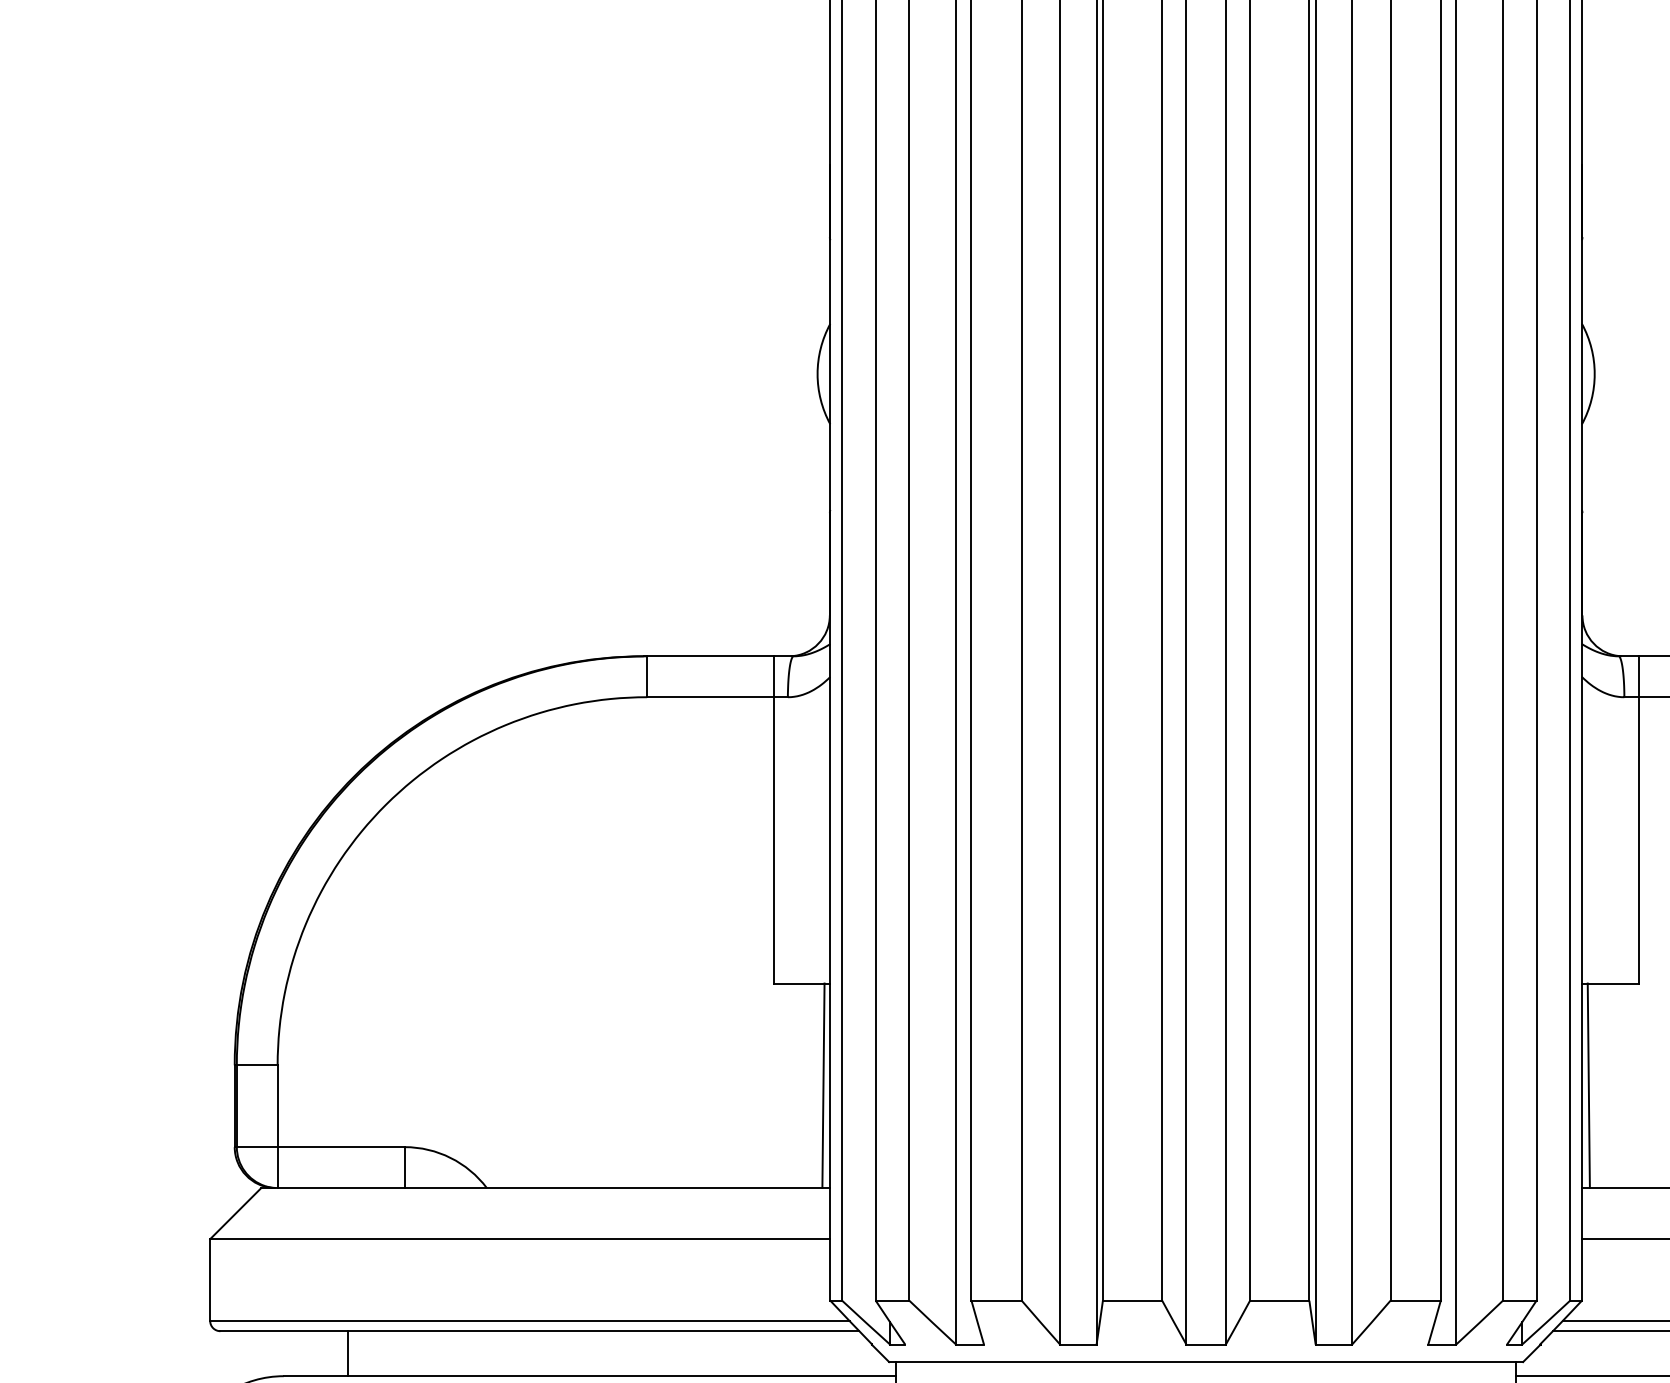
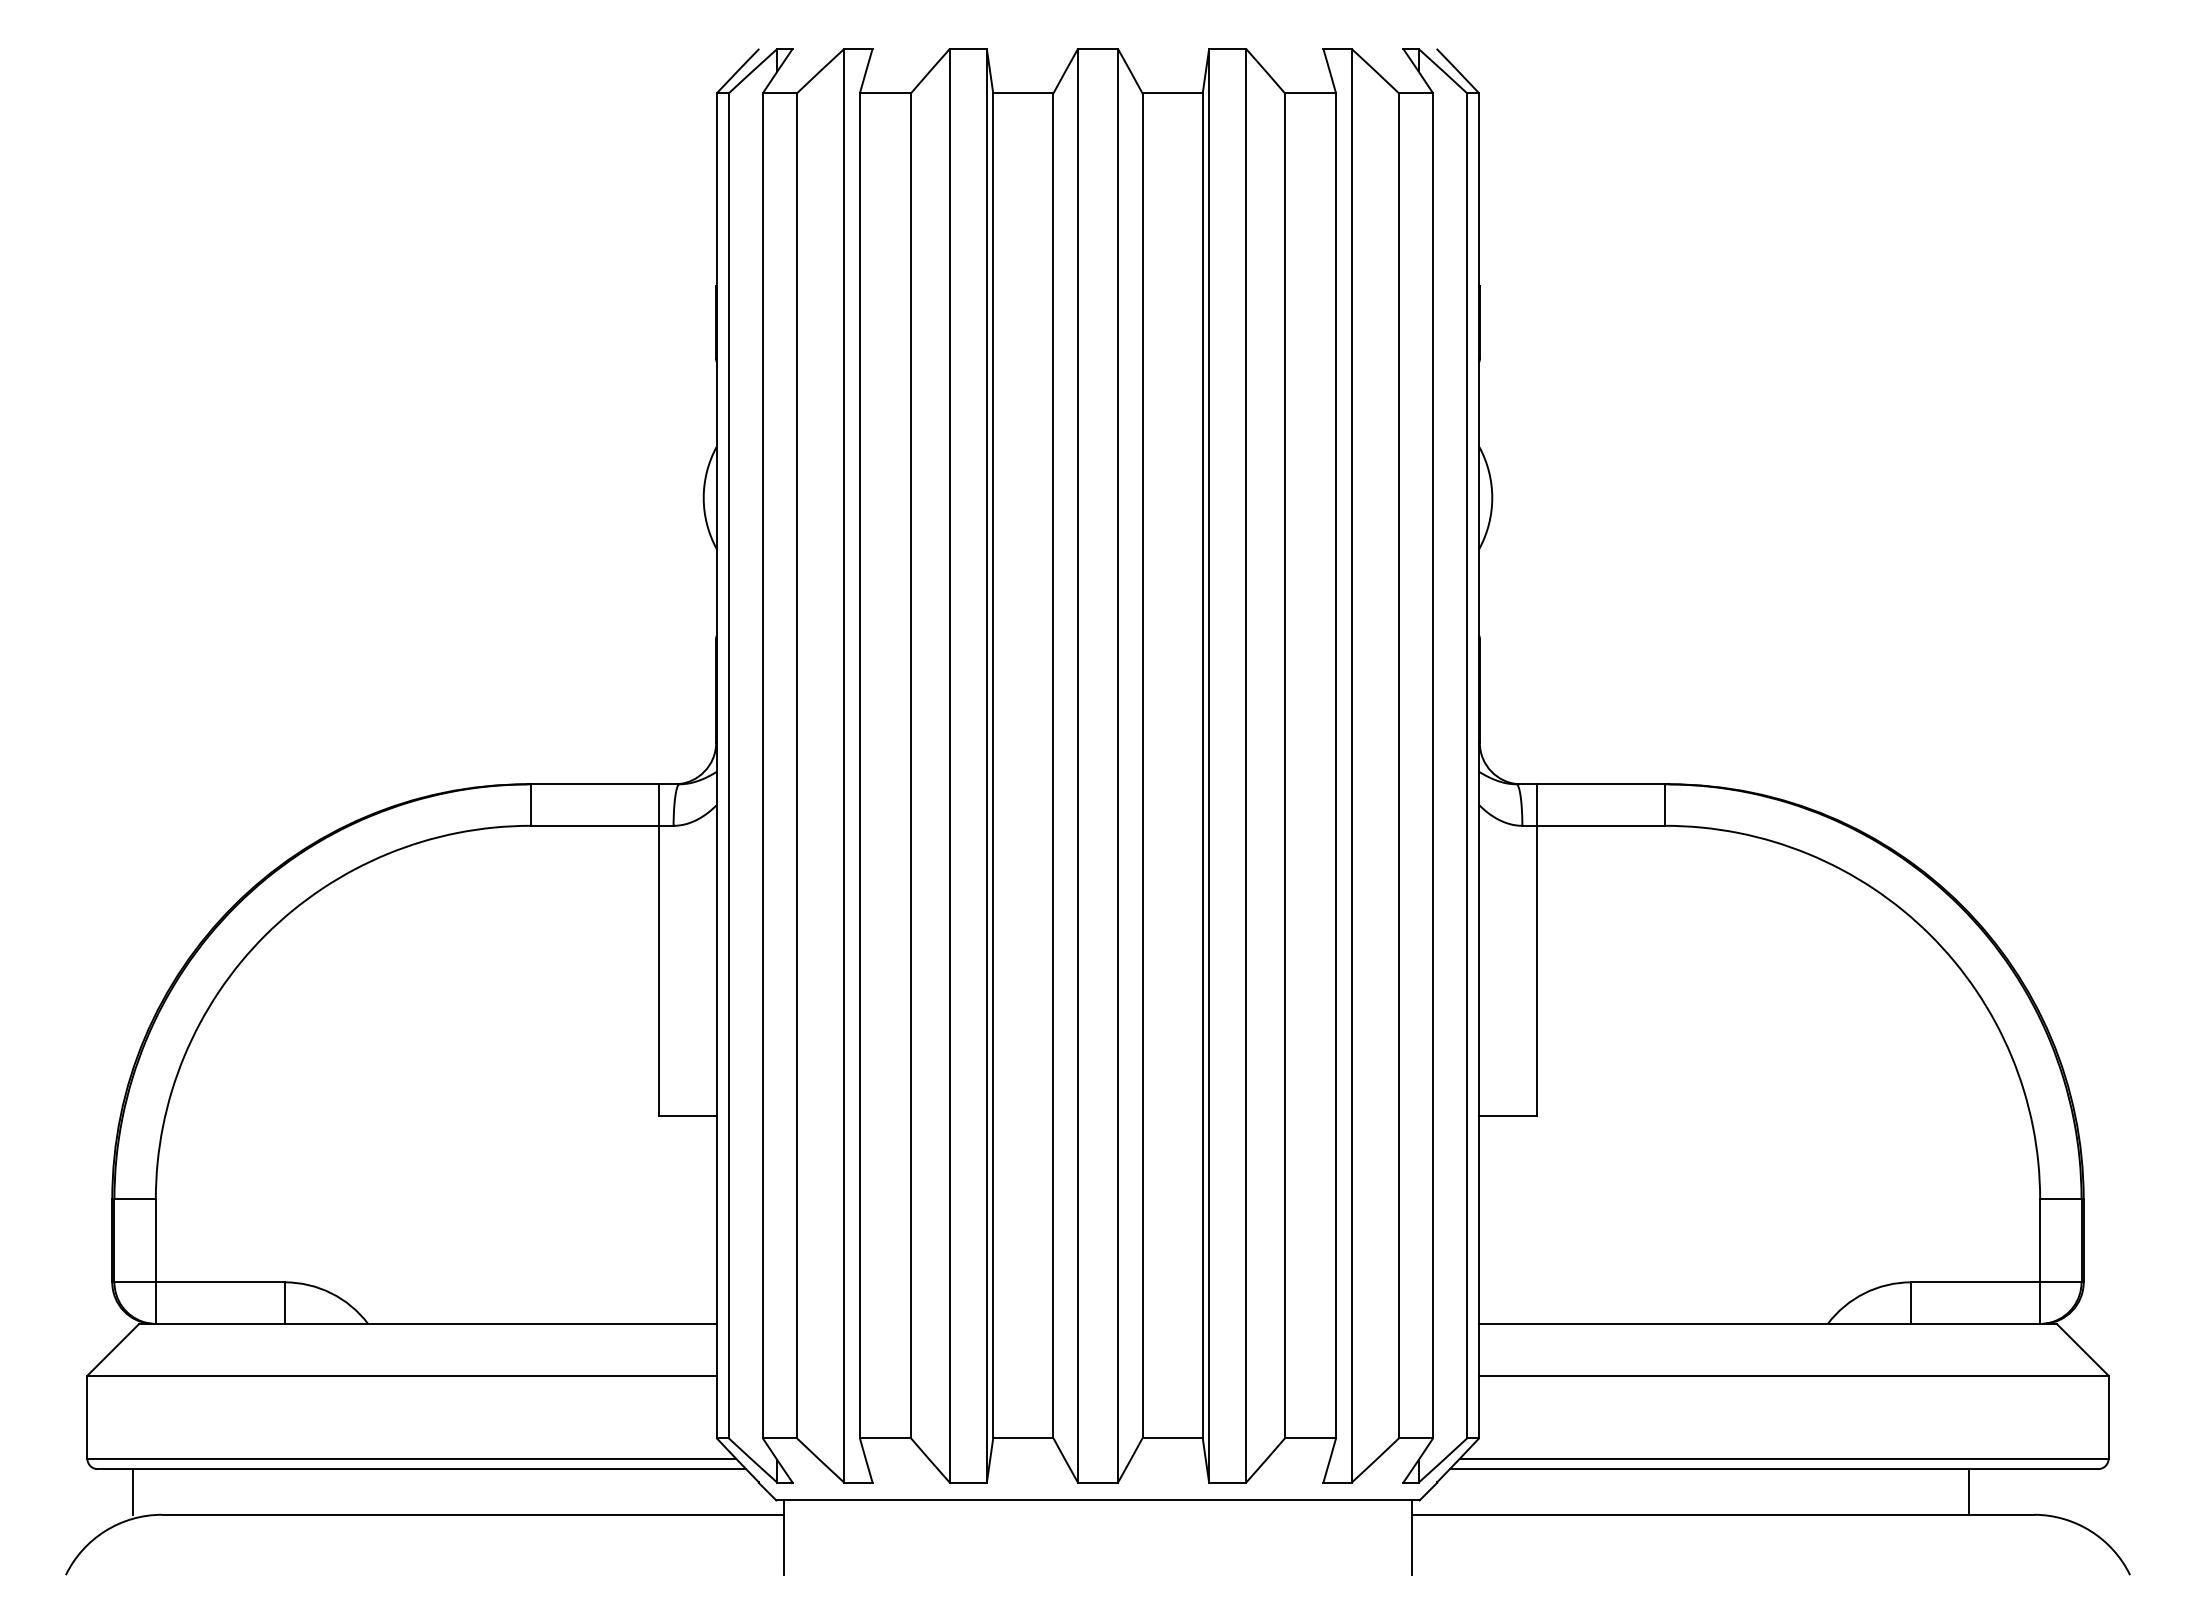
line: (823, 1085) -> (709, 1219), removed
line: (1589, 1085) -> (1486, 1219), removed
line: (348, 1353) -> (133, 1491), moved

